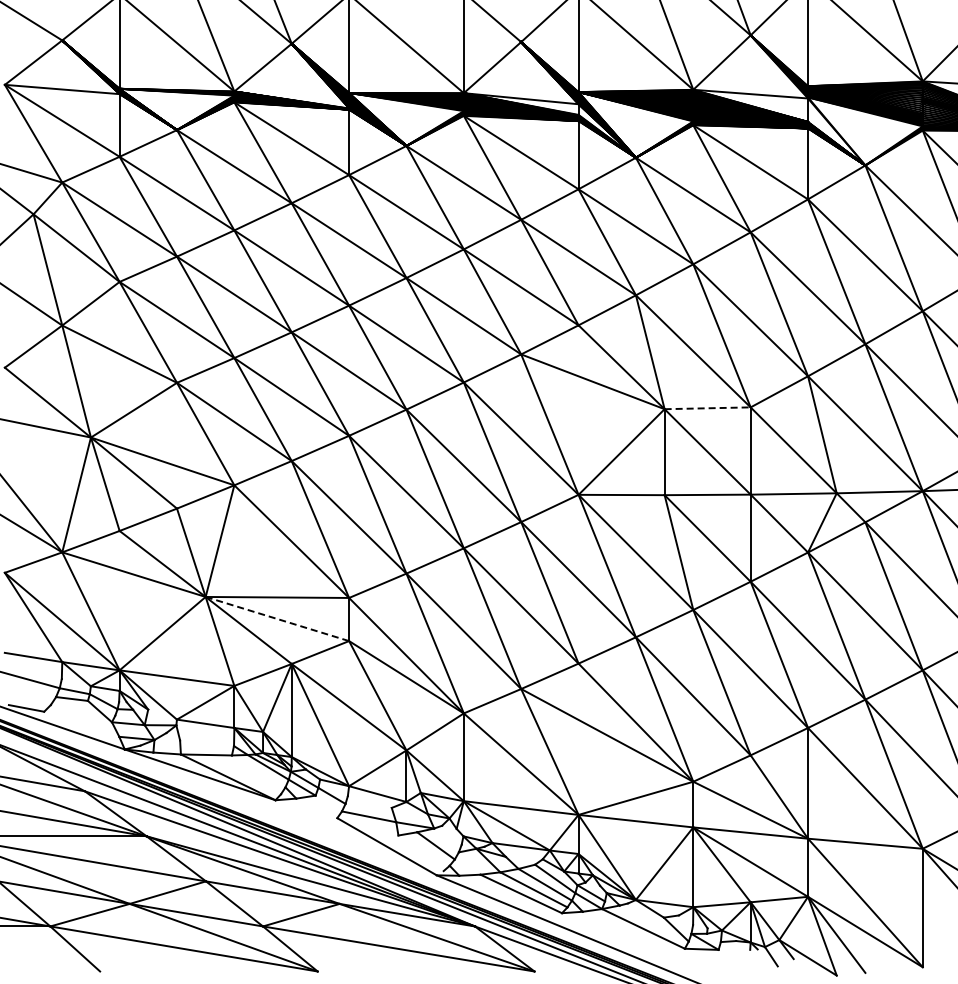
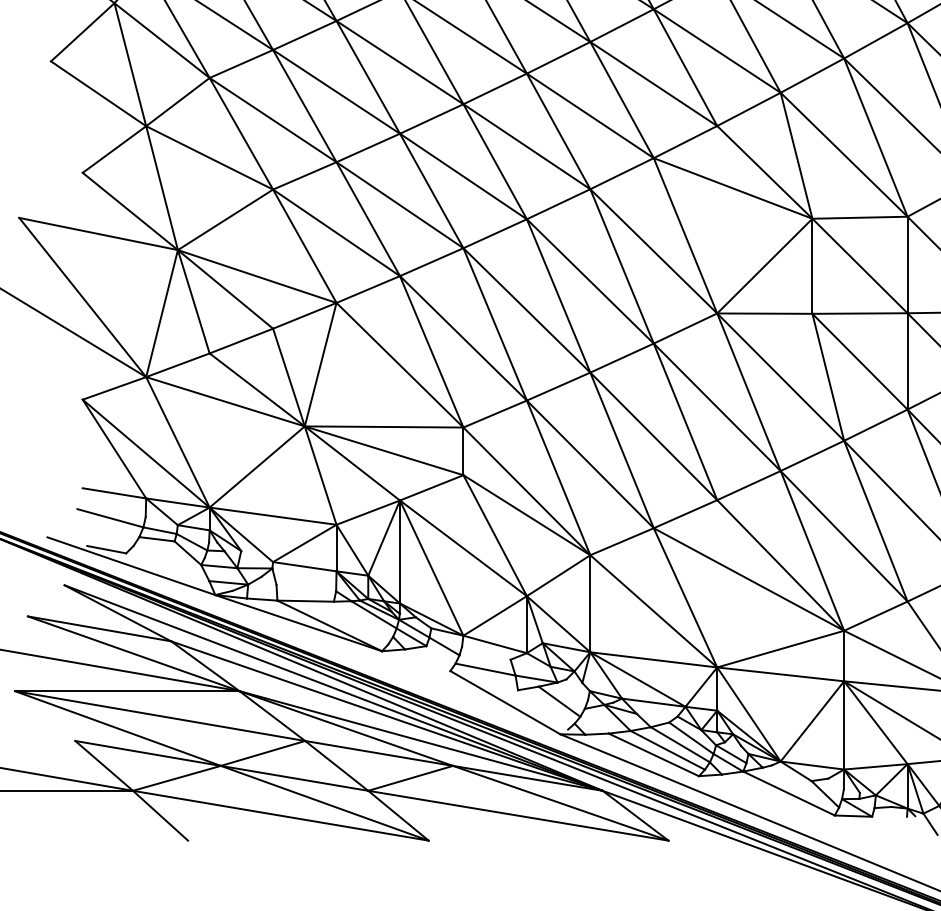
line: (708, 408) -> (860, 217), dashed -> solid
line: (277, 619) -> (384, 451), dashed -> solid

